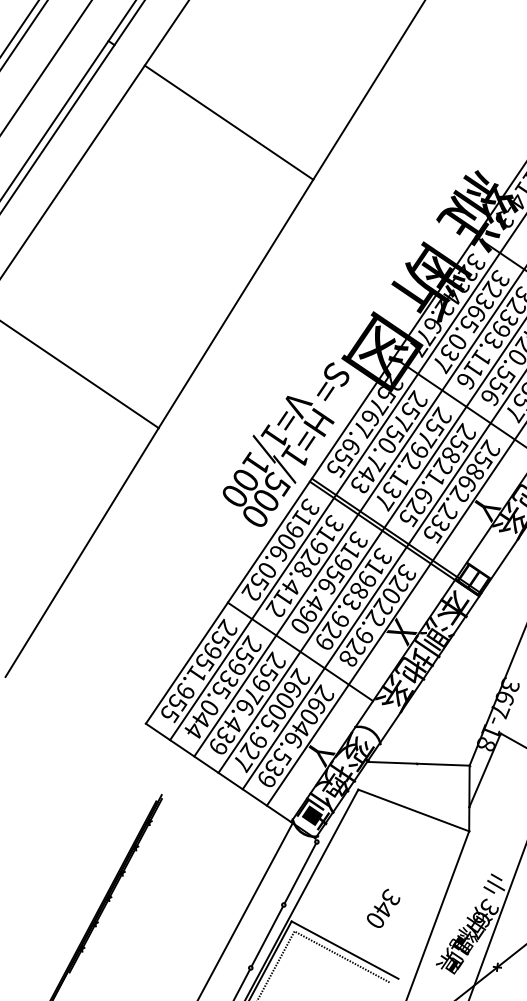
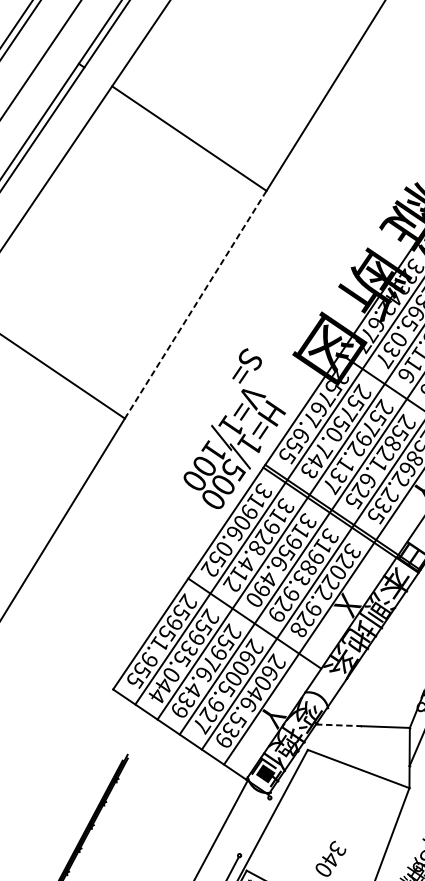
line: (235, 304) -> (195, 305), solid -> dashed
text: (332, 381) -> (246, 365), moved
line: (392, 762) -> (339, 725), solid -> dashed
line: (300, 873) -> (254, 826), removed

